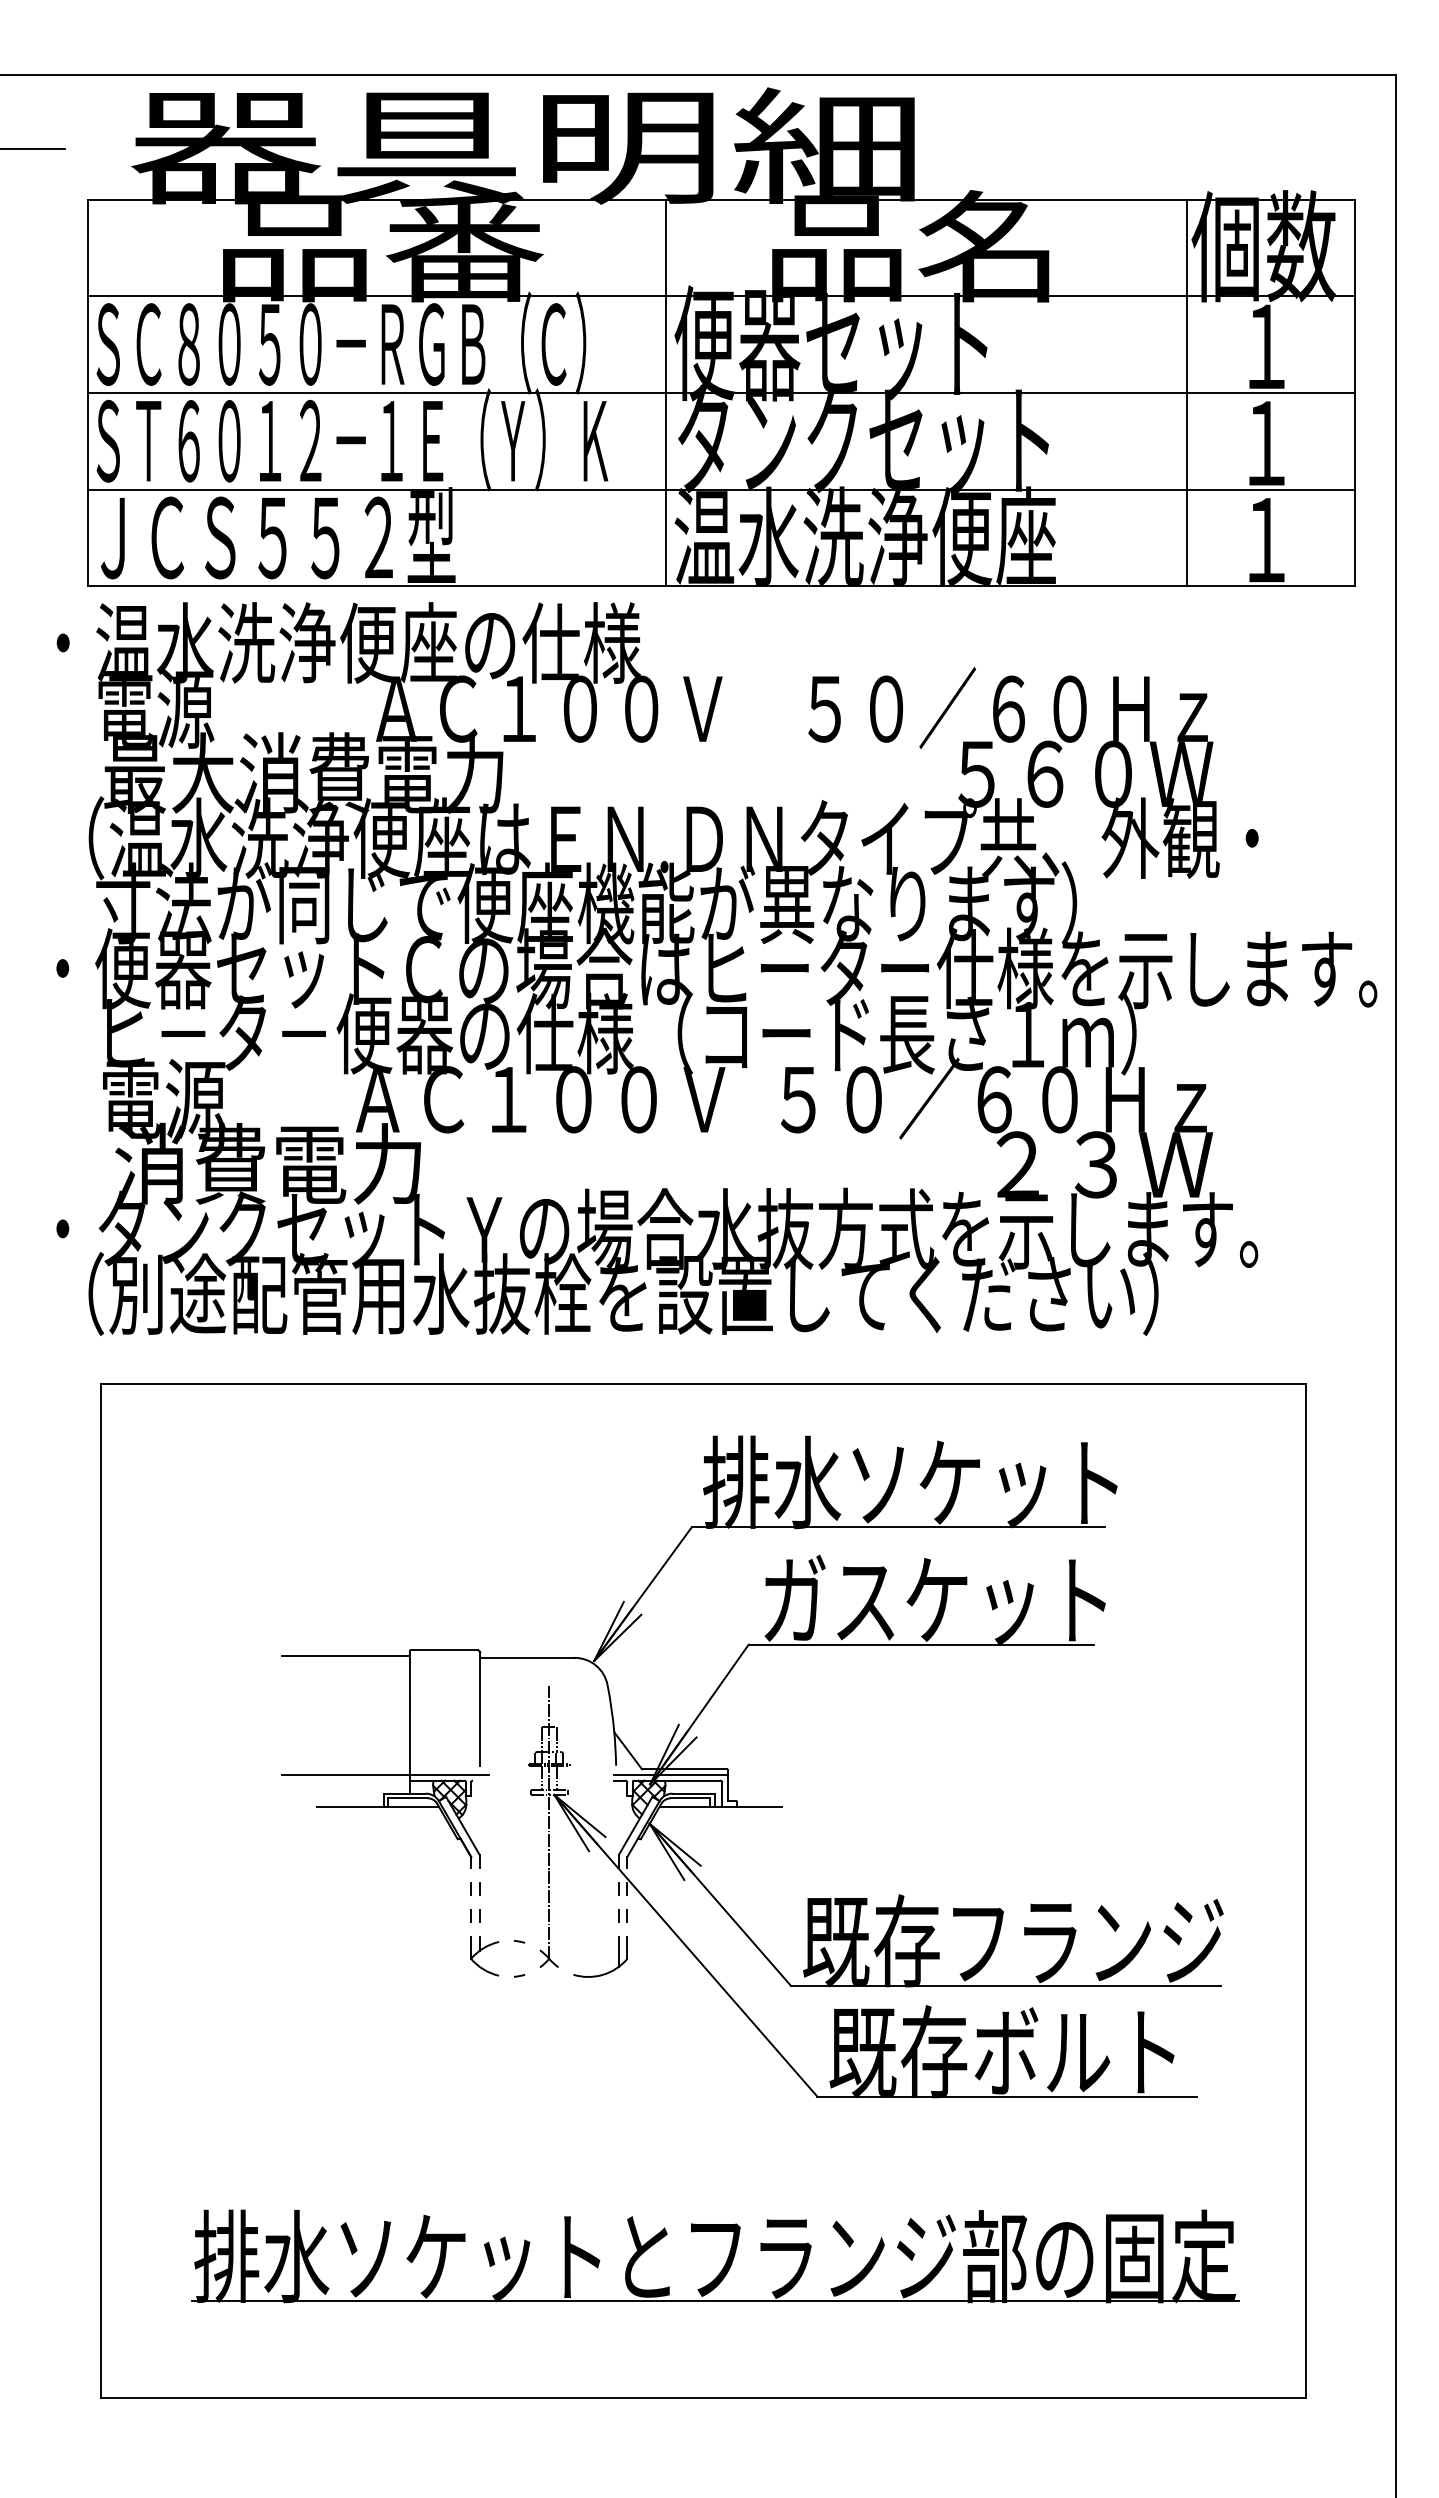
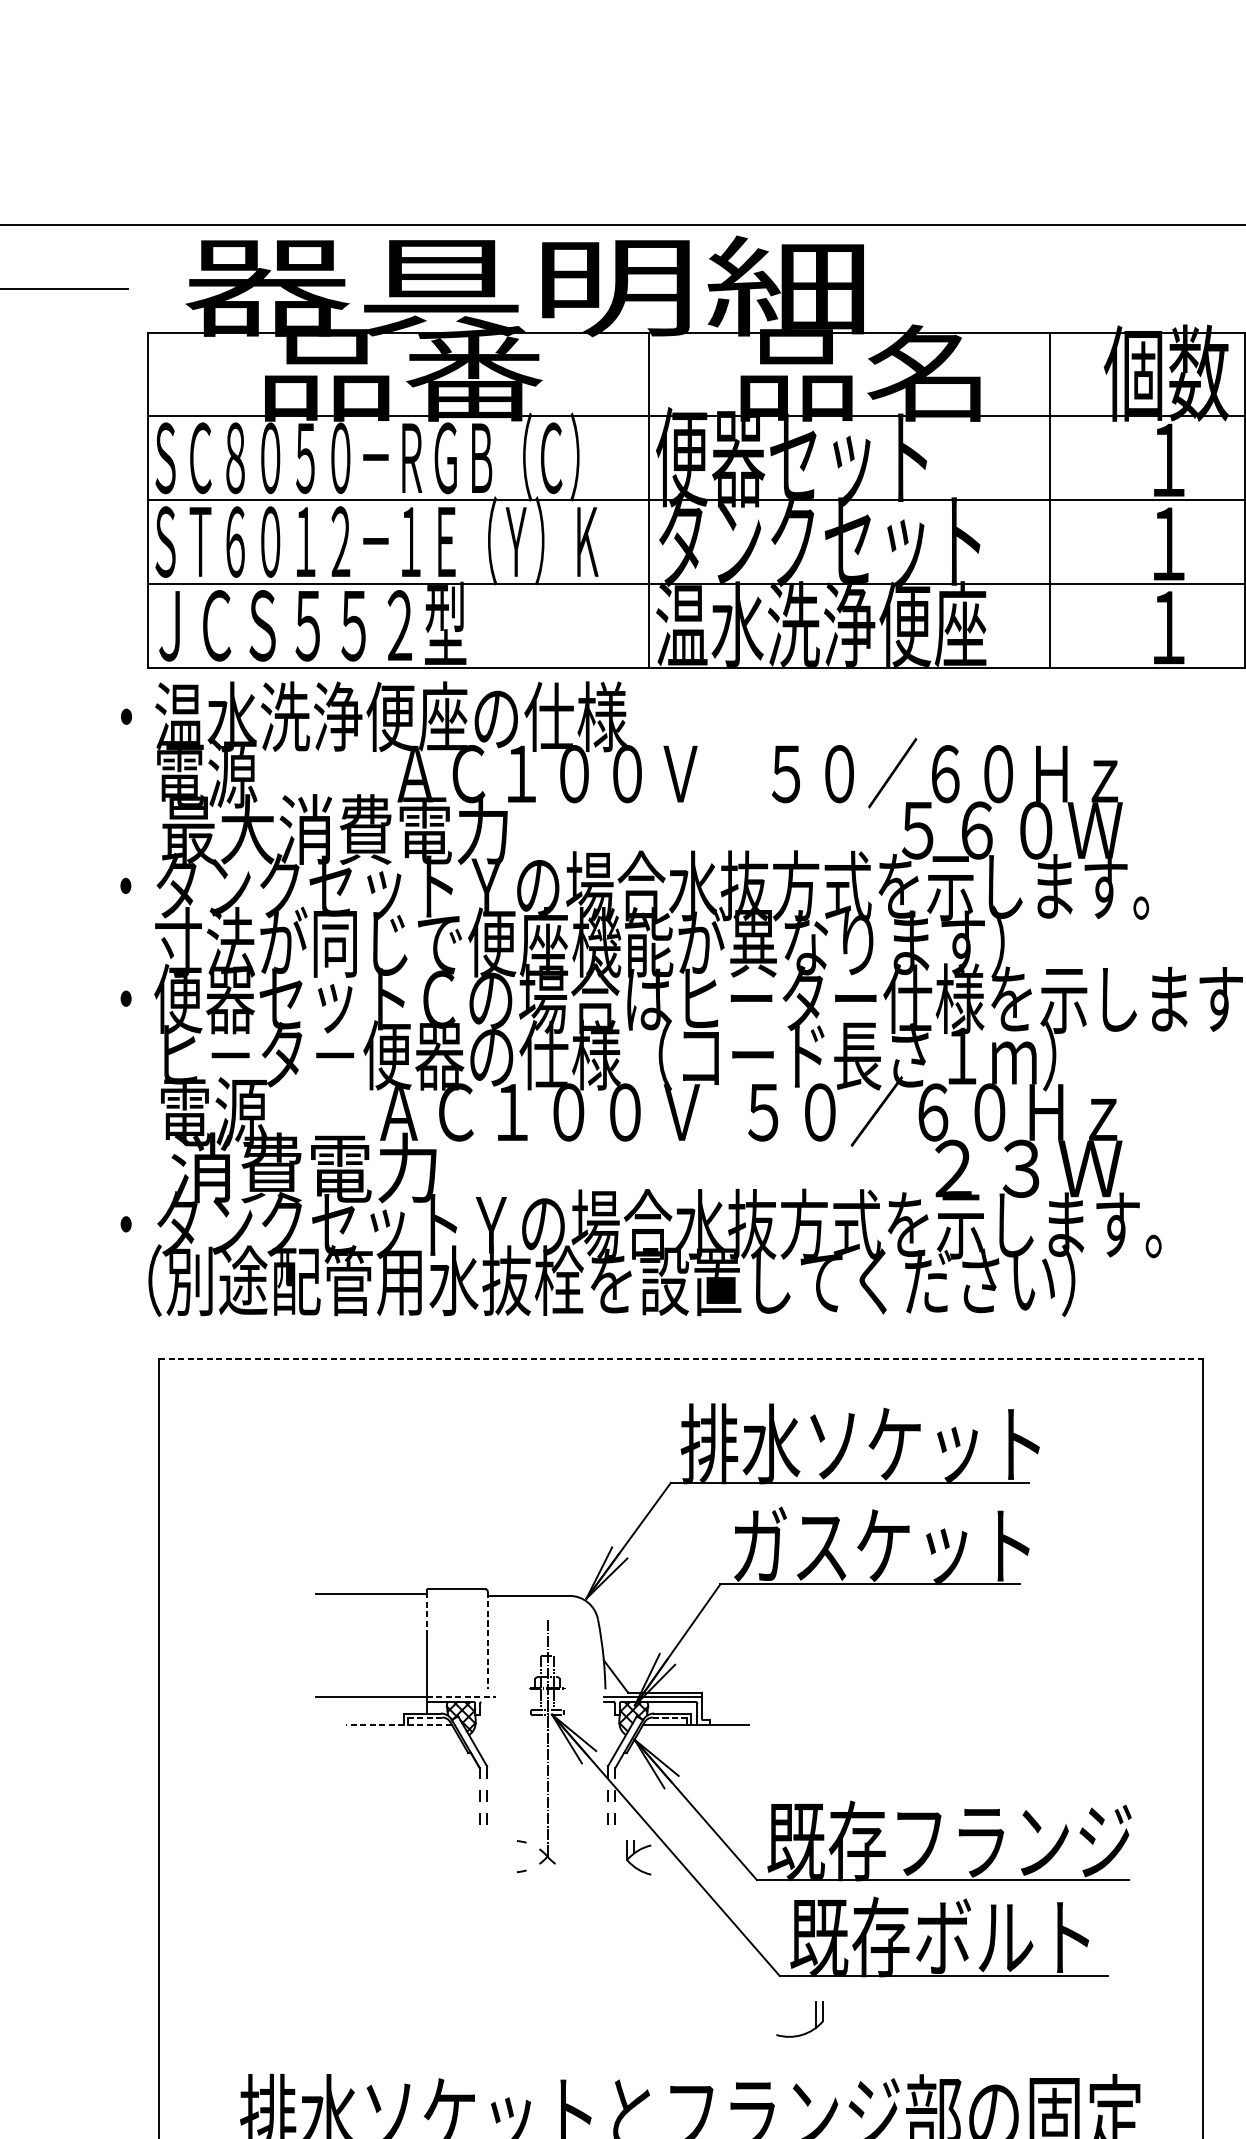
line: (1187, 392) -> (1050, 499), moved
text: (657, 838) -> (641, 886), （温水洗浄便座はＥＮ.ＤＮタイプ共、外観・ -> ・タンクセットＹの場合水抜方式を示します。
line: (703, 1384) -> (681, 1359), solid -> dashed
line: (409, 1679) -> (426, 1614), solid -> dashed
line: (480, 1709) -> (487, 1640), solid -> dashed
line: (449, 1775) -> (461, 1697), solid -> dashed
line: (408, 1798) -> (425, 1717), solid -> dashed
line: (690, 1798) -> (669, 1717), solid -> dashed
line: (377, 1806) -> (398, 1724), solid -> dashed
part: (482, 1950) -> (636, 1852), moved
part: (608, 1971) -> (806, 2032), moved

